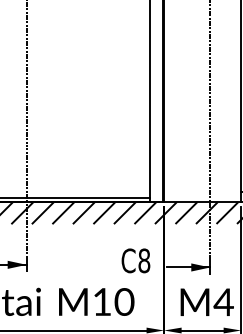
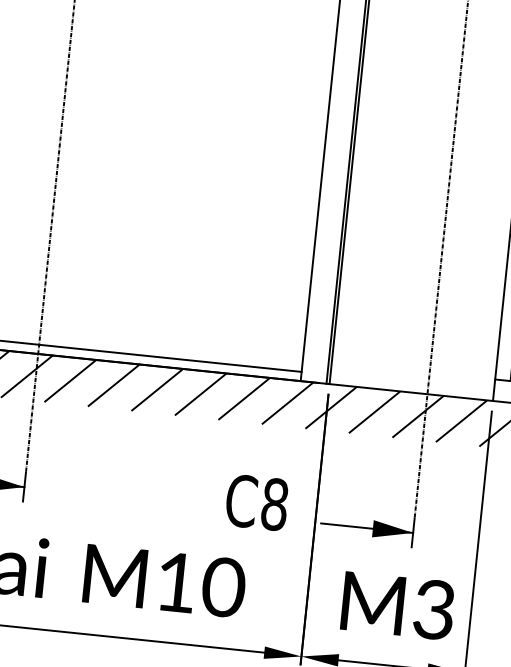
text: (223, 302) -> (433, 610), M4 -> M3

